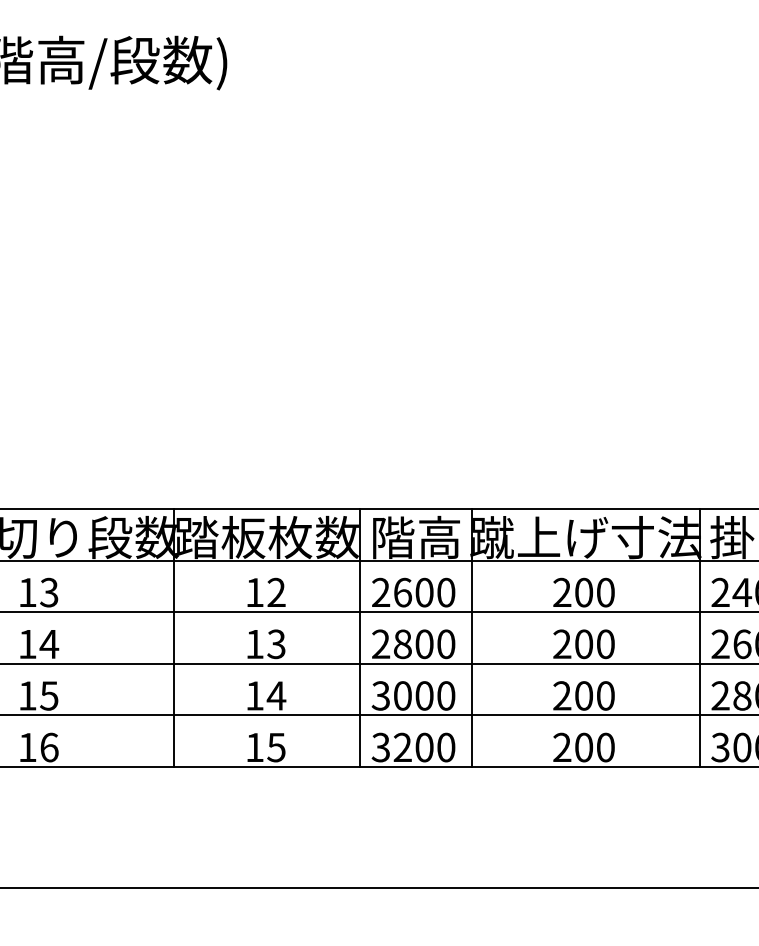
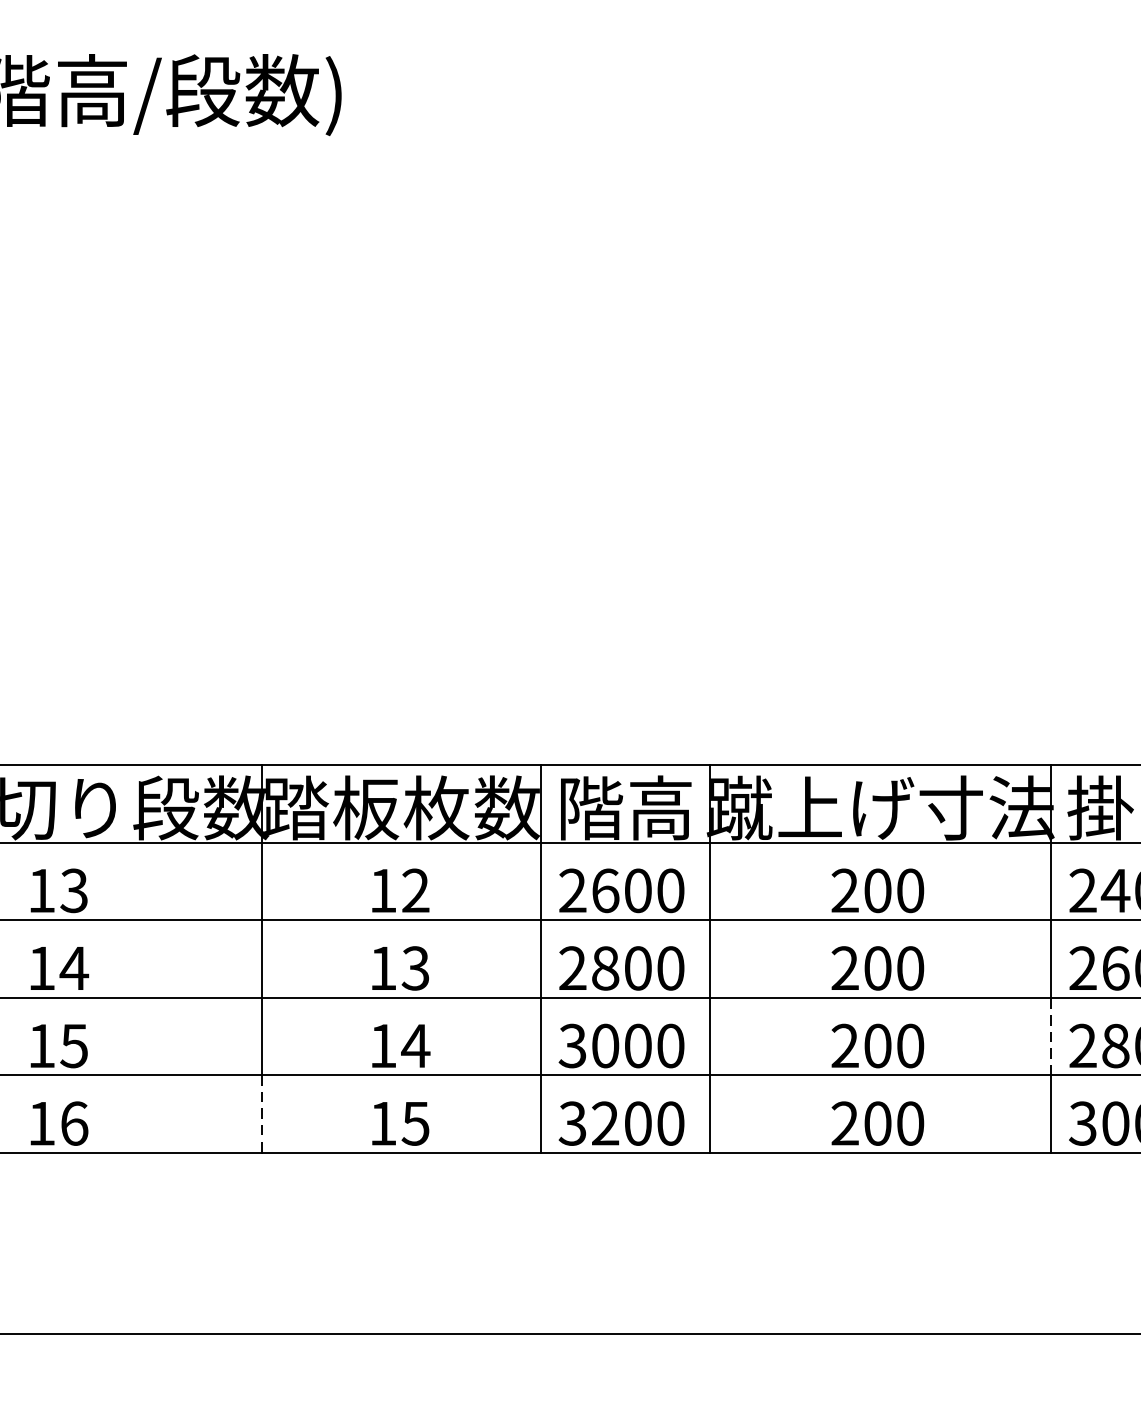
line: (699, 689) -> (1051, 1036), solid -> dashed
line: (174, 741) -> (262, 1114), solid -> dashed

